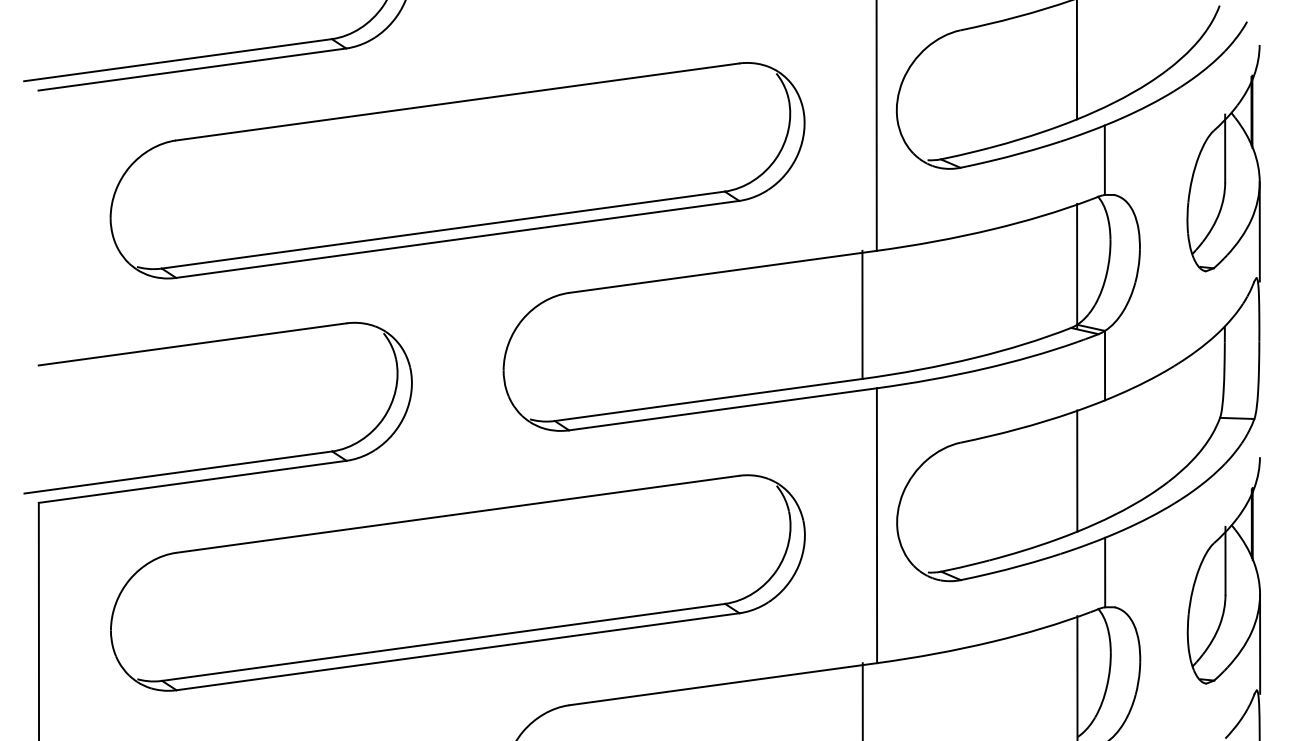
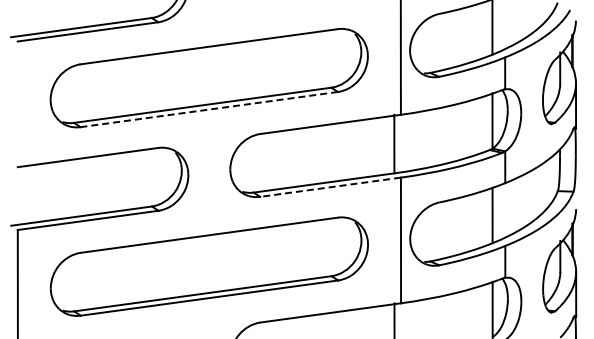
line: (458, 239) -> (209, 109), solid -> dashed
line: (722, 409) -> (330, 187), solid -> dashed

